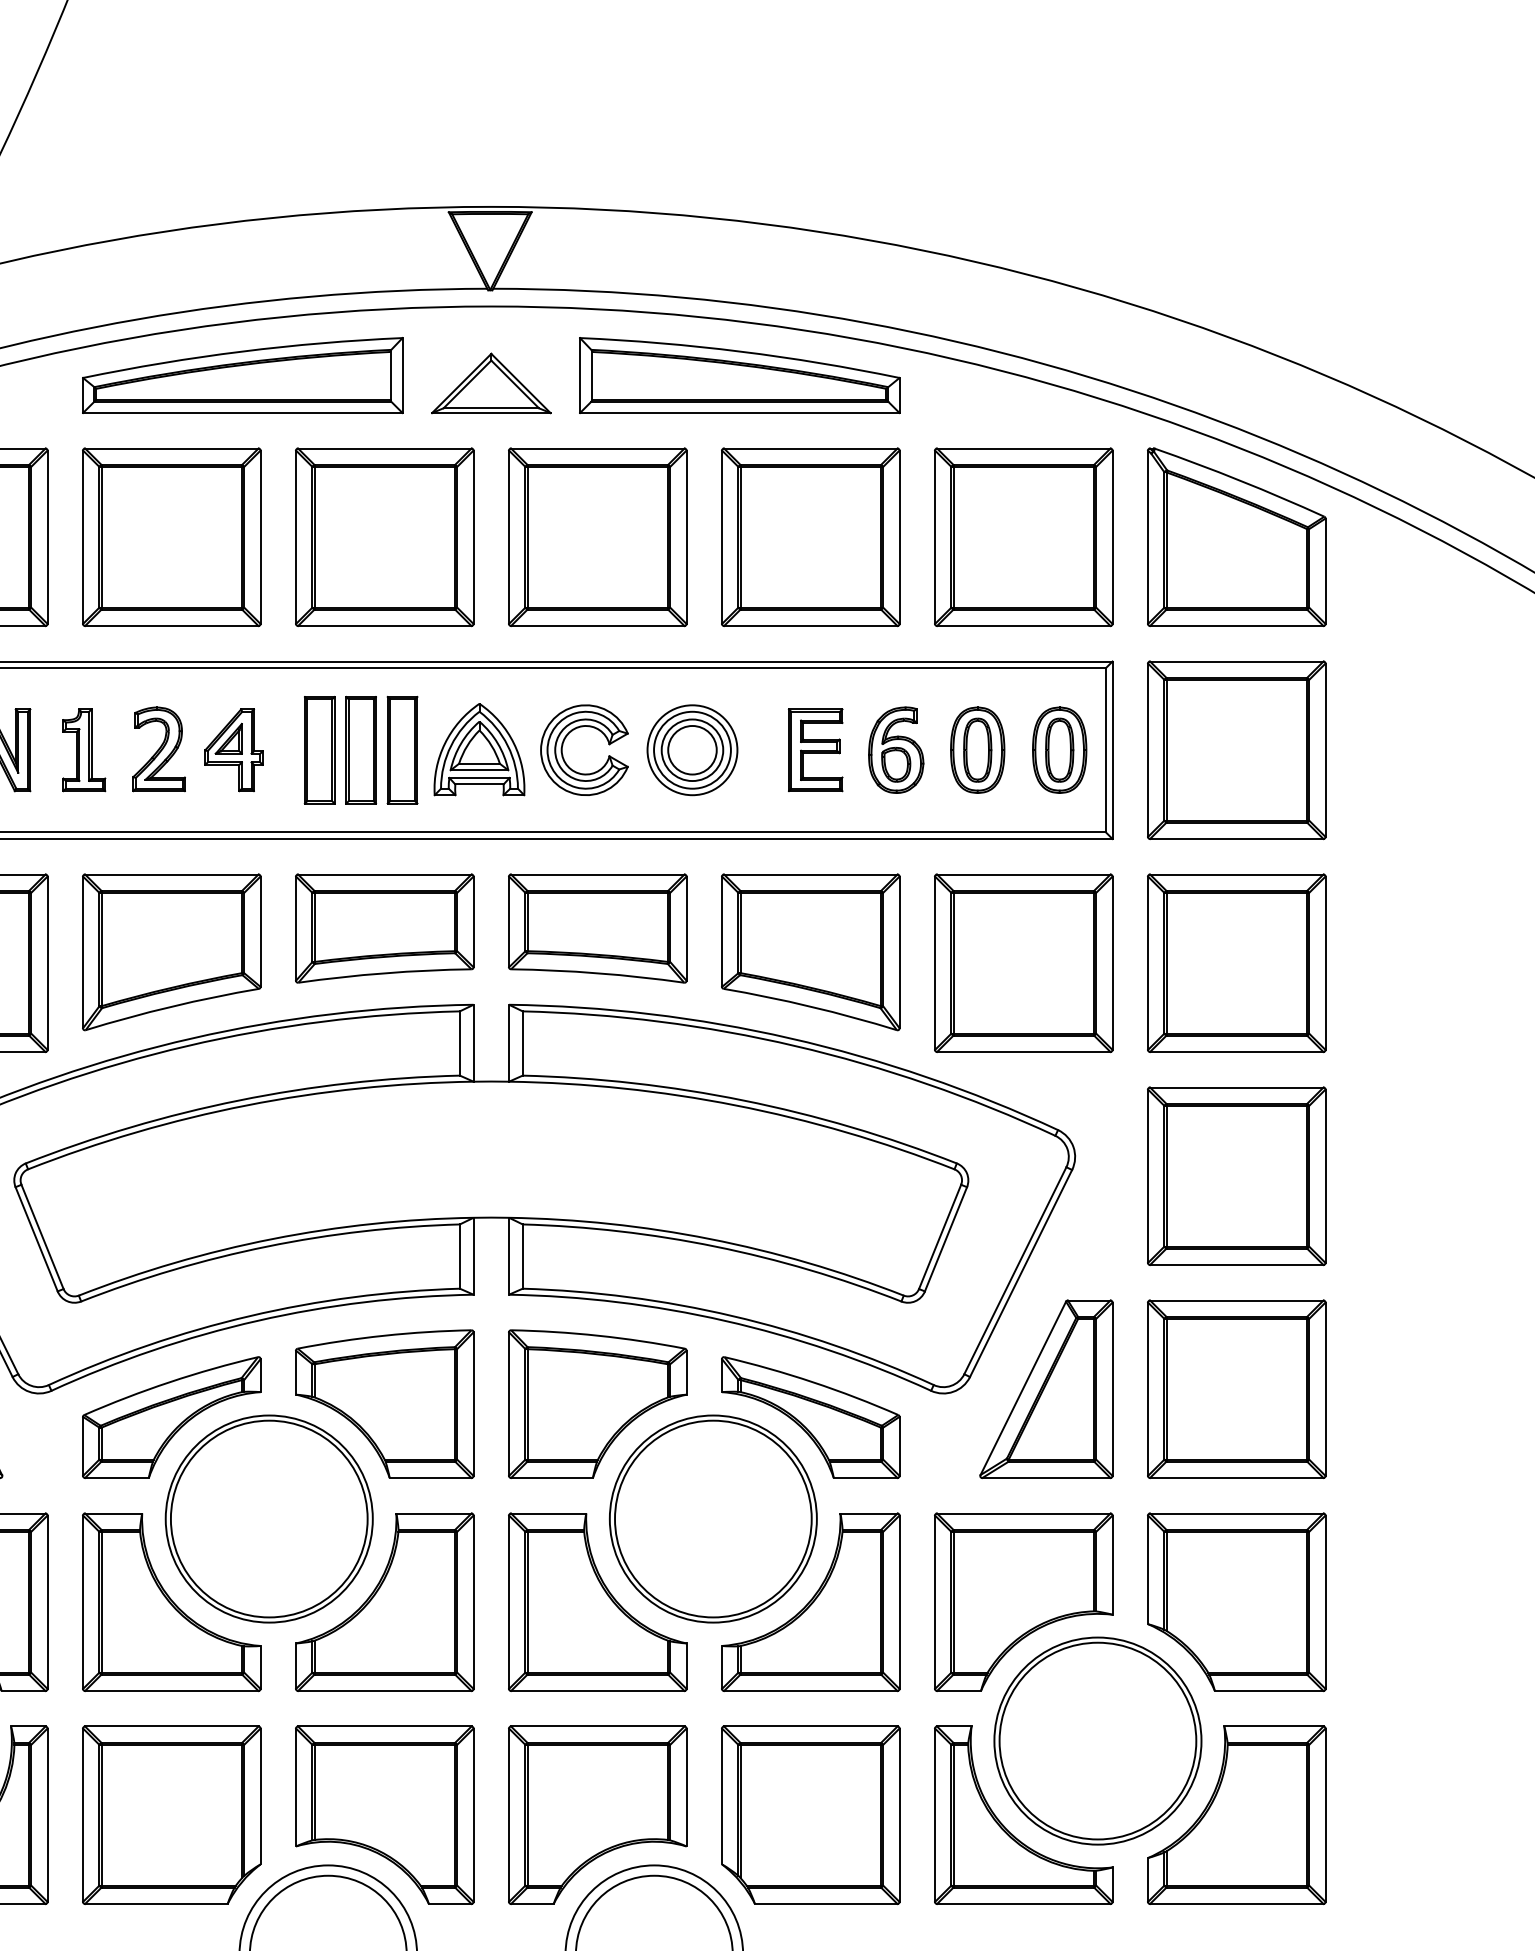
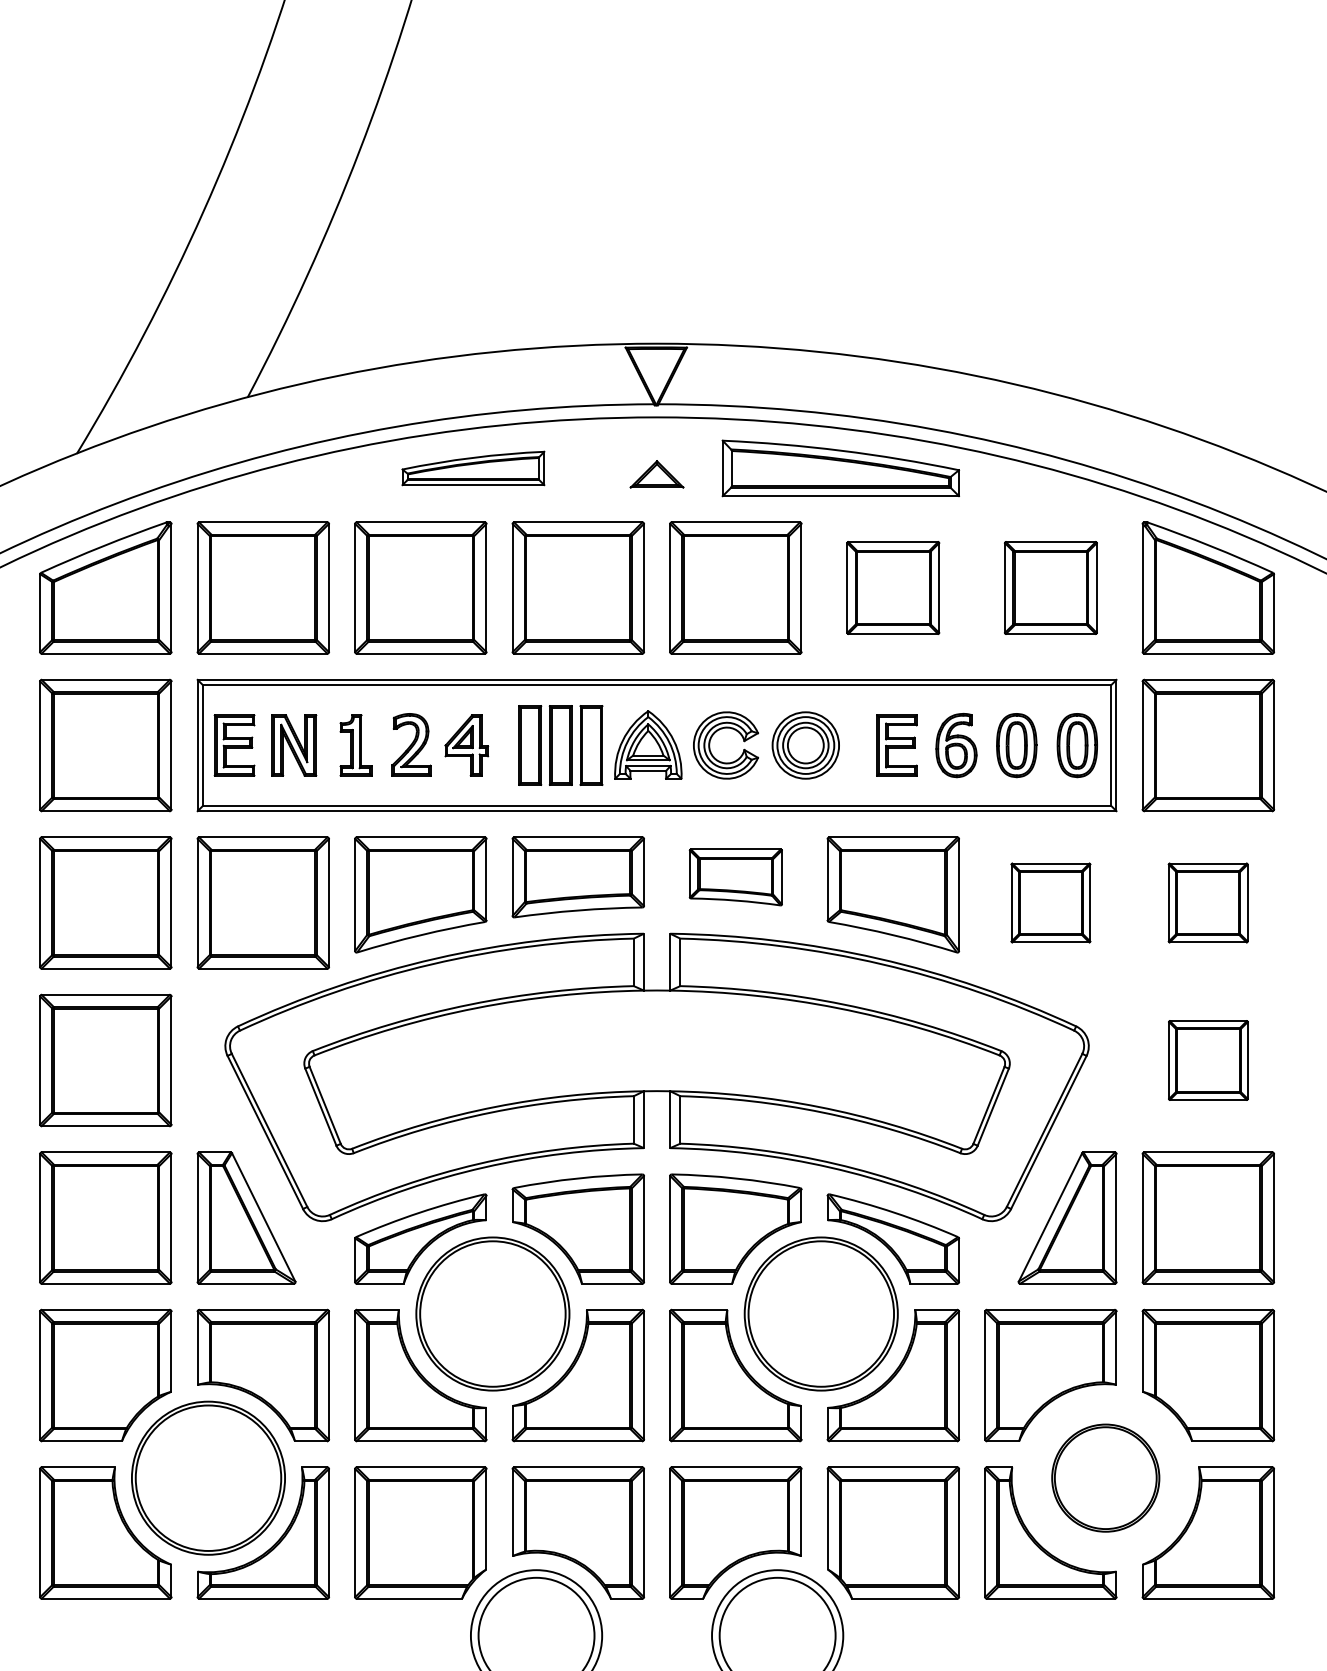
part: (243, 375) -> (473, 468), size x0.6
part: (490, 383) -> (656, 474), size x0.6
part: (809, 536) -> (892, 587), size x0.7
part: (1023, 536) -> (1050, 587), size x0.7
part: (597, 928) -> (735, 877), size x0.7
part: (1023, 962) -> (1050, 902), size x0.6
part: (1235, 962) -> (1207, 902), size x0.6
part: (1236, 1176) -> (1208, 1060), size x0.6
part: (1097, 1740) -> (1105, 1477), size x0.7

